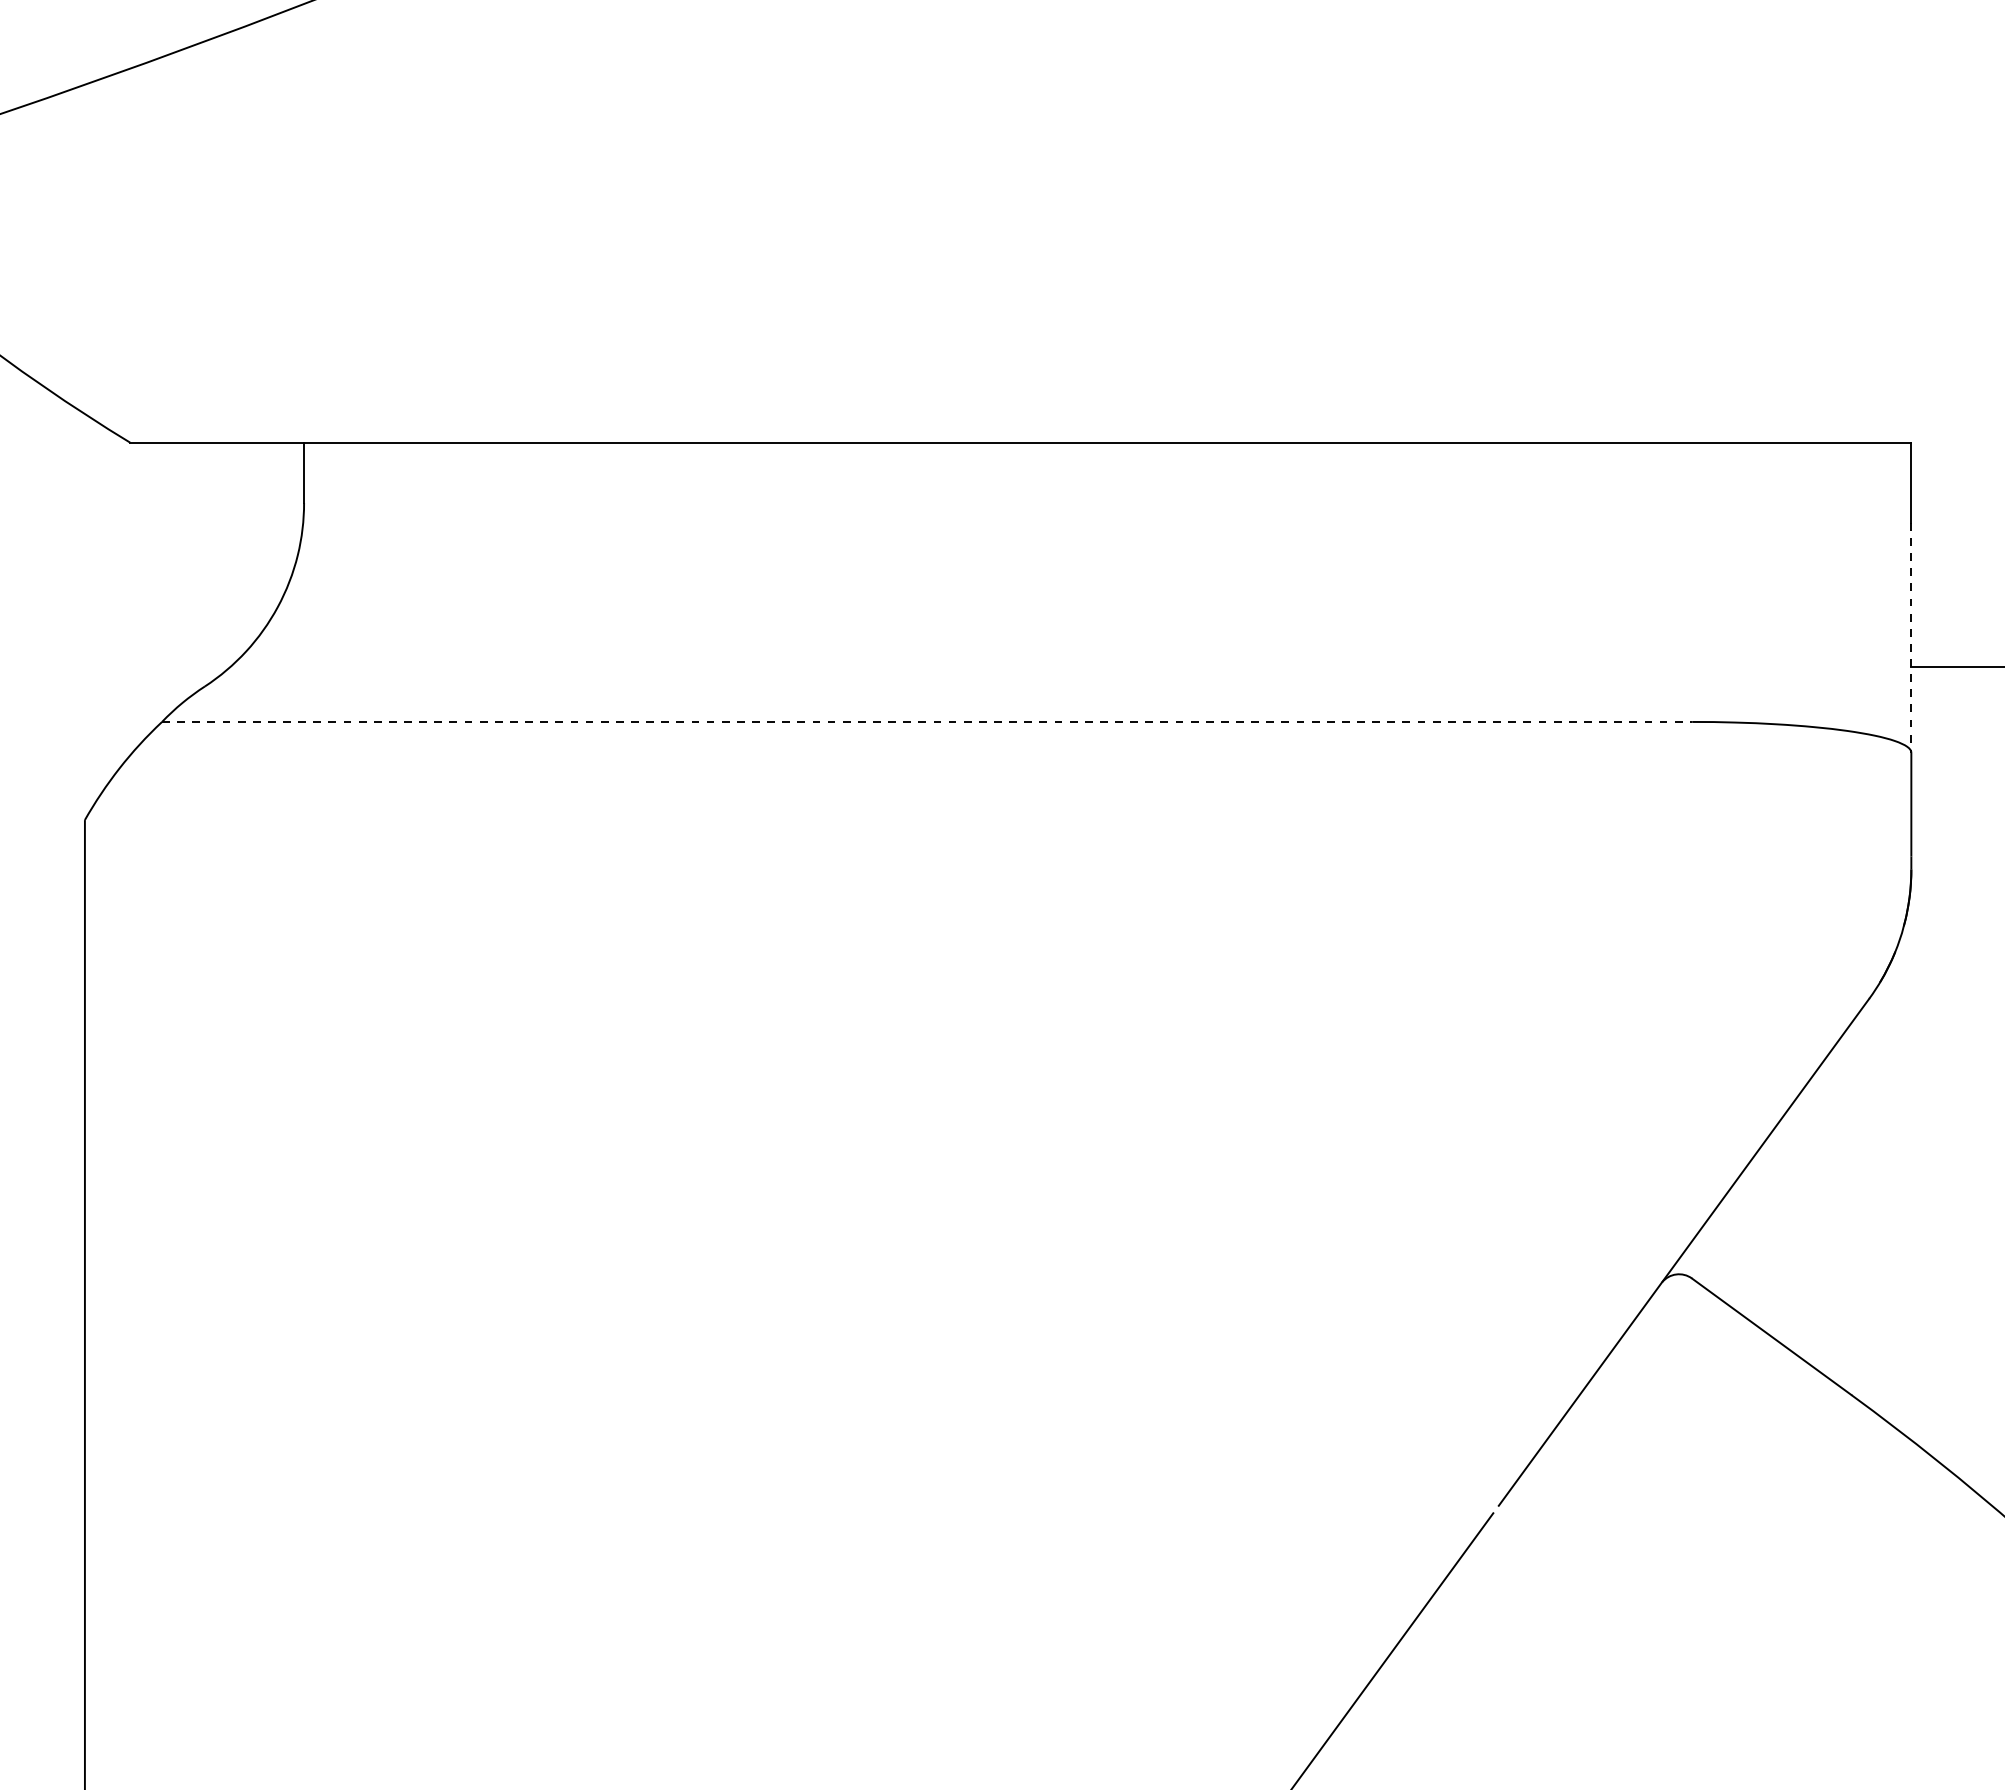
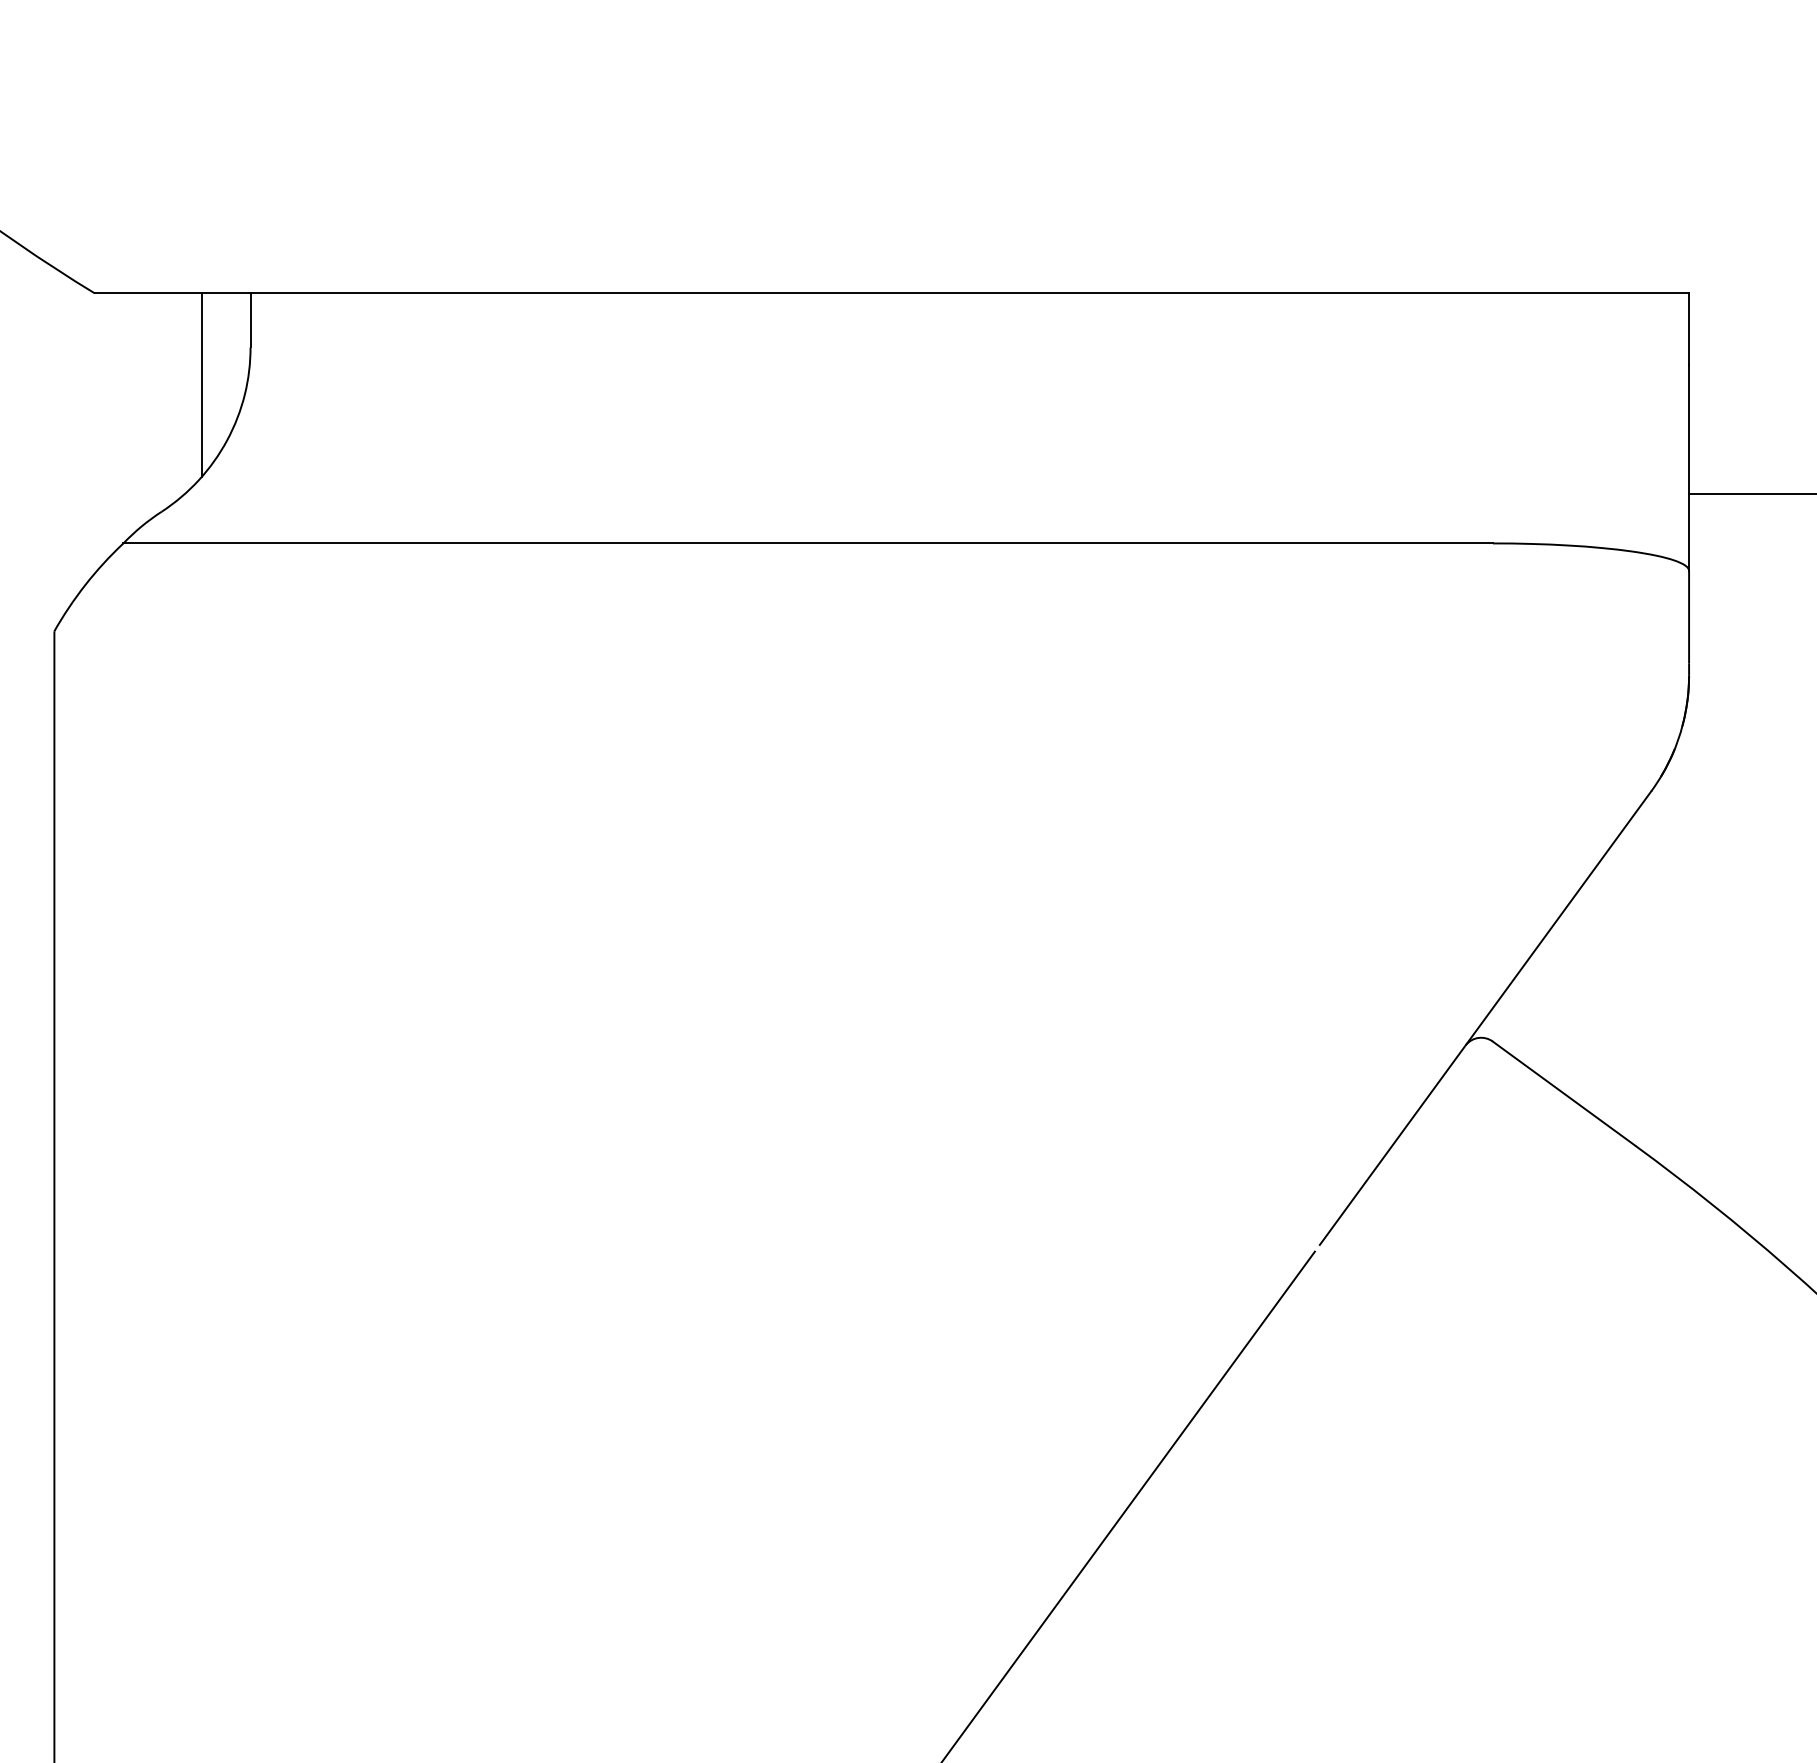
line: (249, 545) -> (201, 385), added
line: (1911, 638) -> (1689, 468), dashed -> solid
line: (927, 722) -> (808, 543), dashed -> solid

